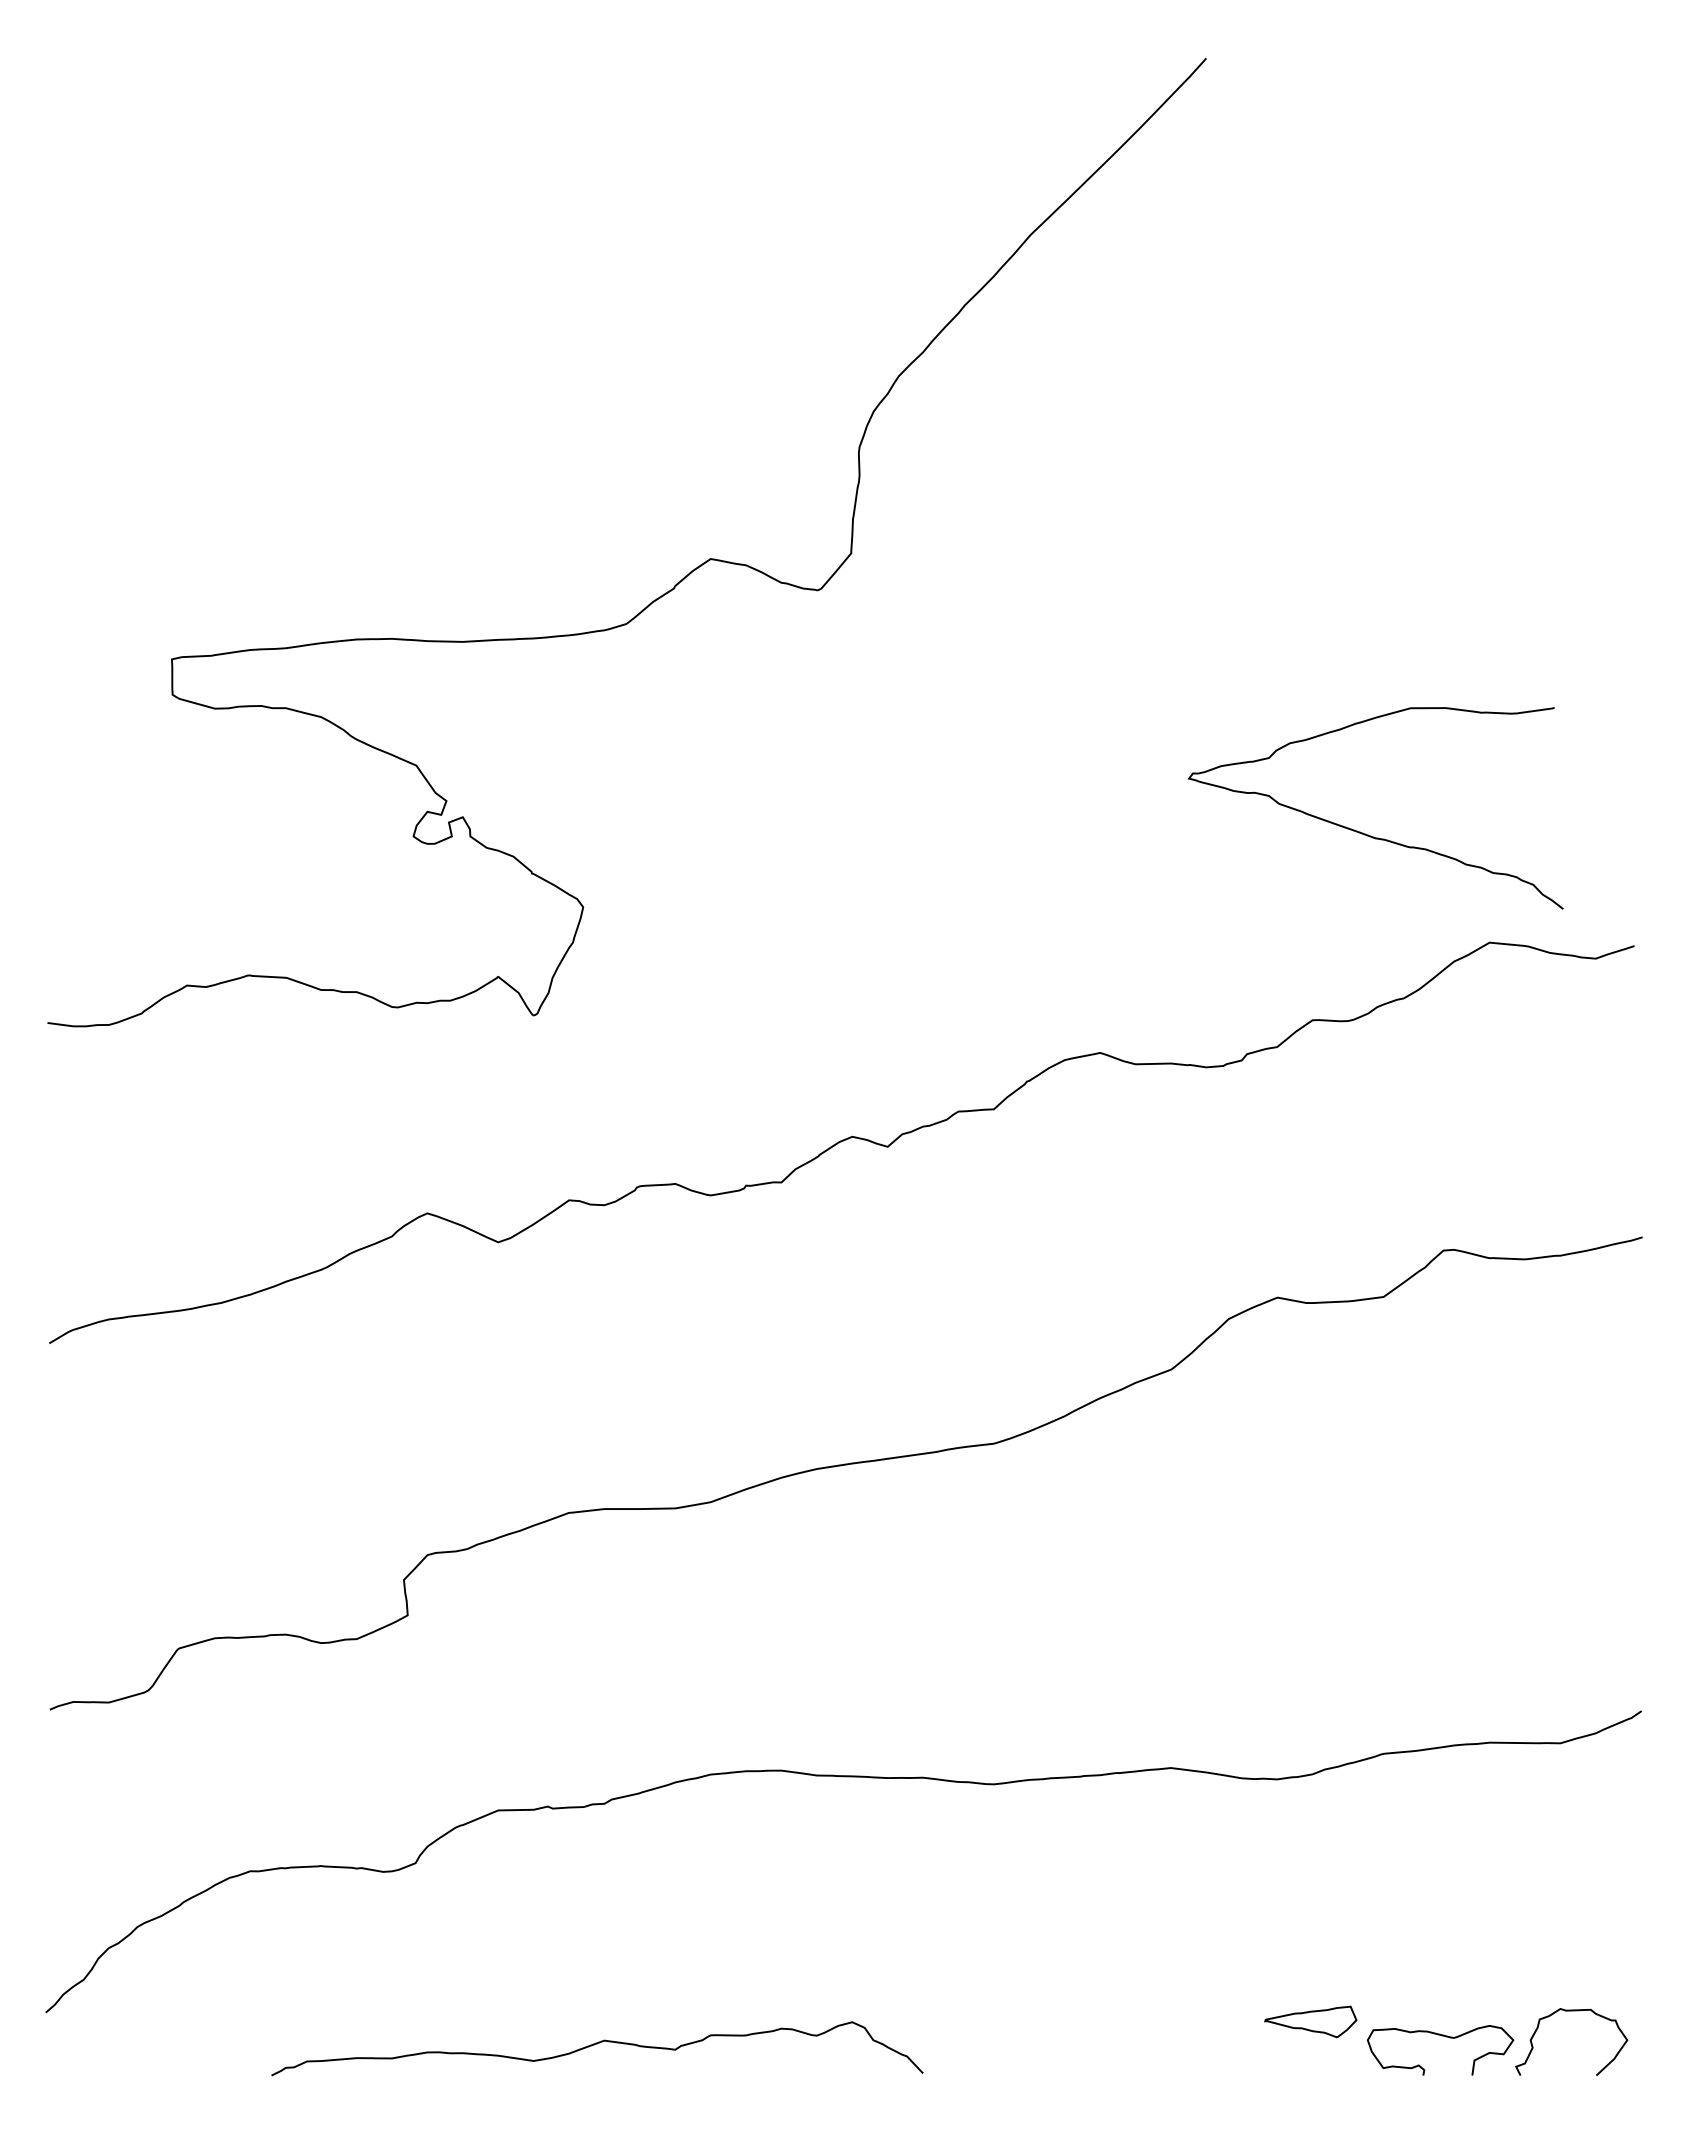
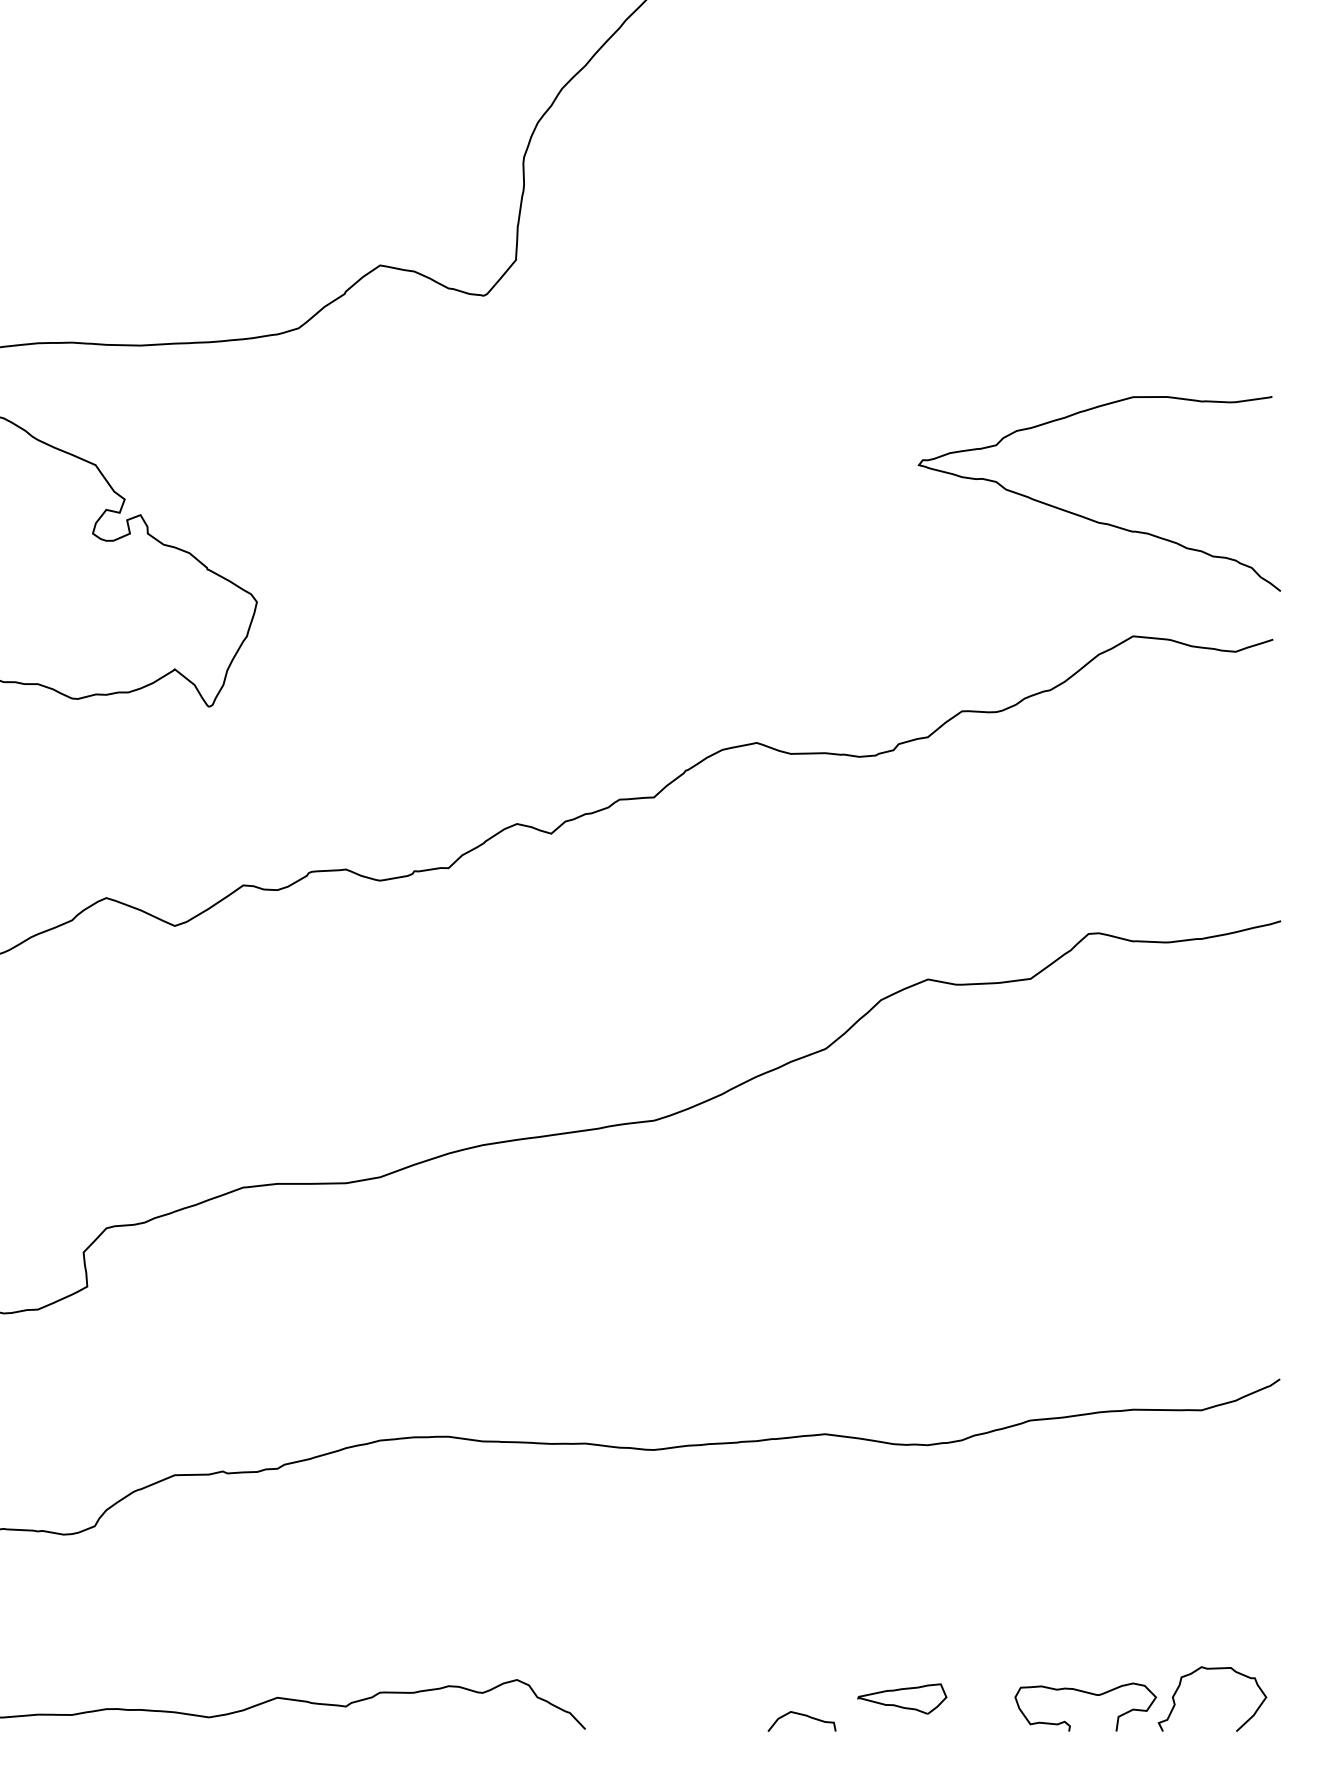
curve: (1365, 833) -> (1089, 518), moved
part: (1310, 2021) -> (902, 1698), moved
curve: (1148, 2059) -> (803, 1715), added

